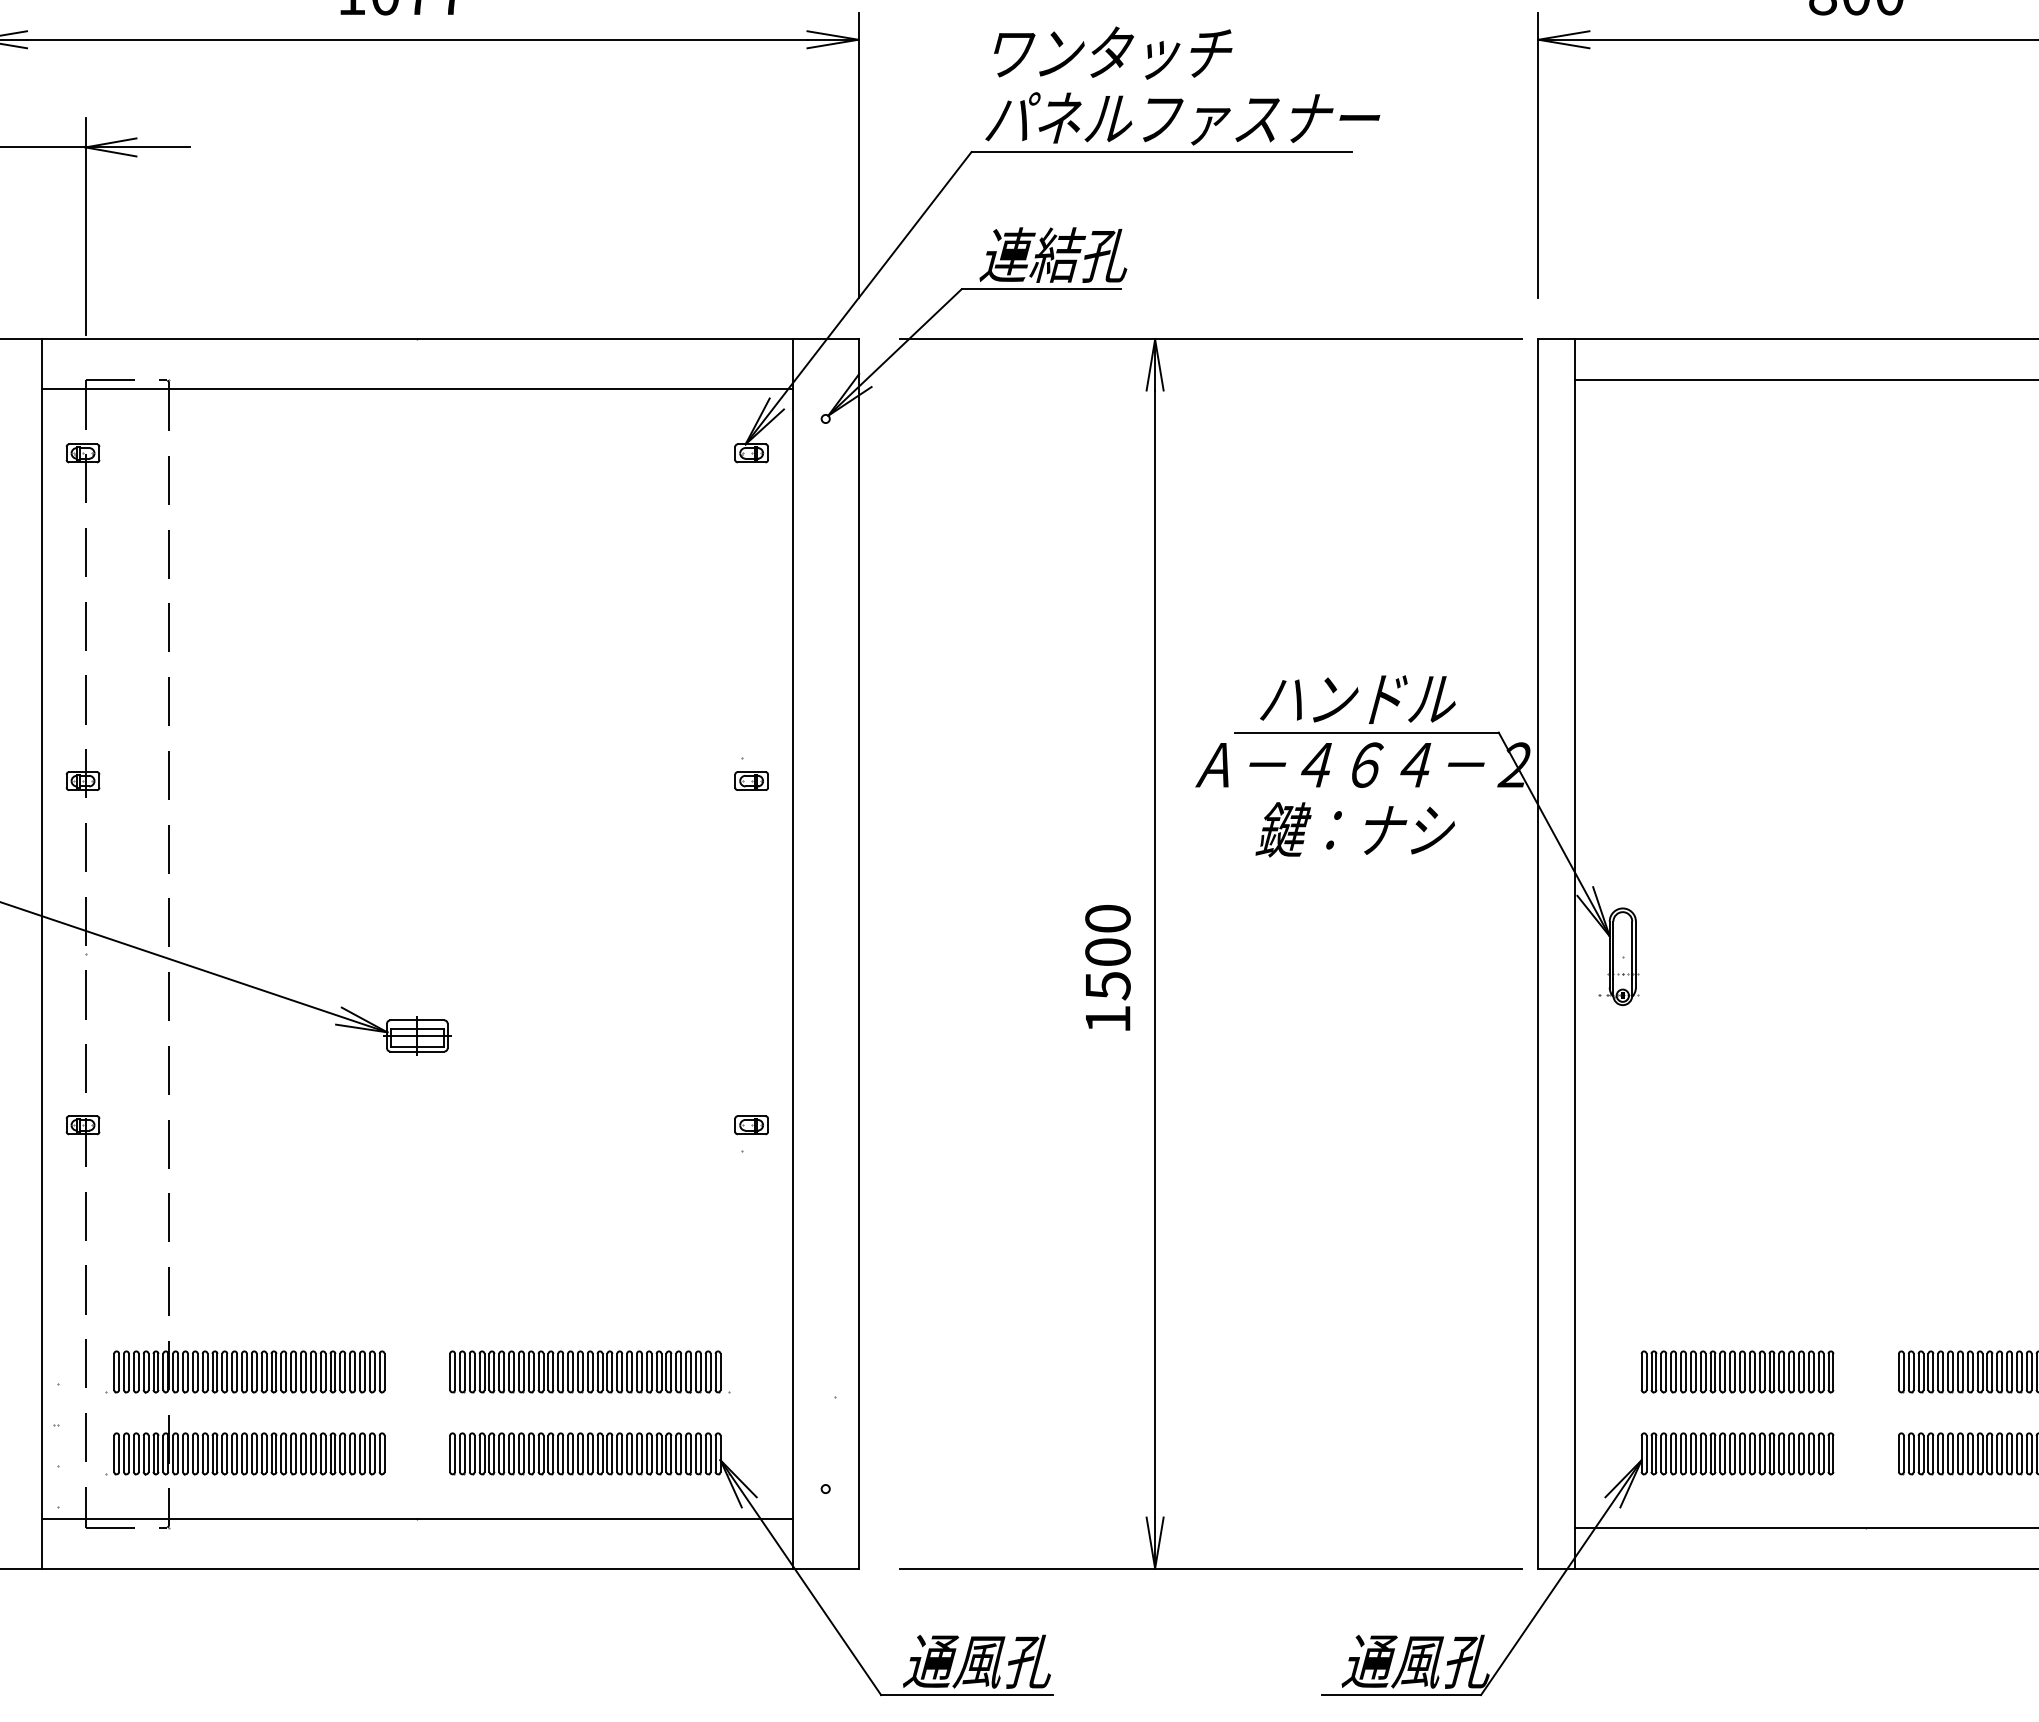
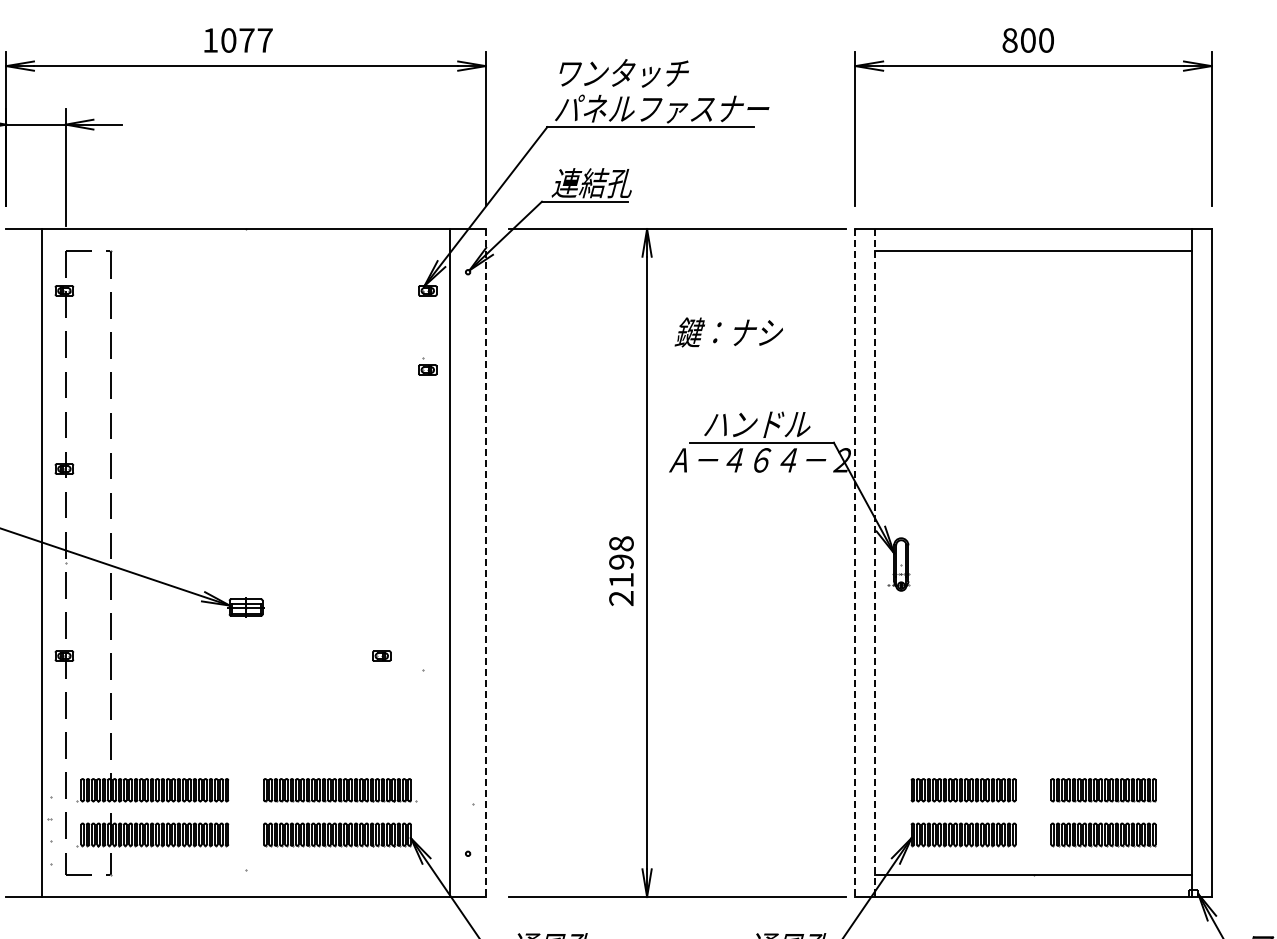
line: (416, 388) -> (245, 255), removed
part: (751, 774) -> (427, 366), moved
text: (1354, 829) -> (728, 332), moved
line: (857, 954) -> (485, 563), solid -> dashed
line: (1538, 954) -> (855, 563), solid -> dashed
line: (1575, 954) -> (875, 563), solid -> dashed
text: (1108, 969) -> (621, 571), 1500 -> 2198
part: (751, 1124) -> (381, 655), moved
line: (416, 1519) -> (245, 870), removed

